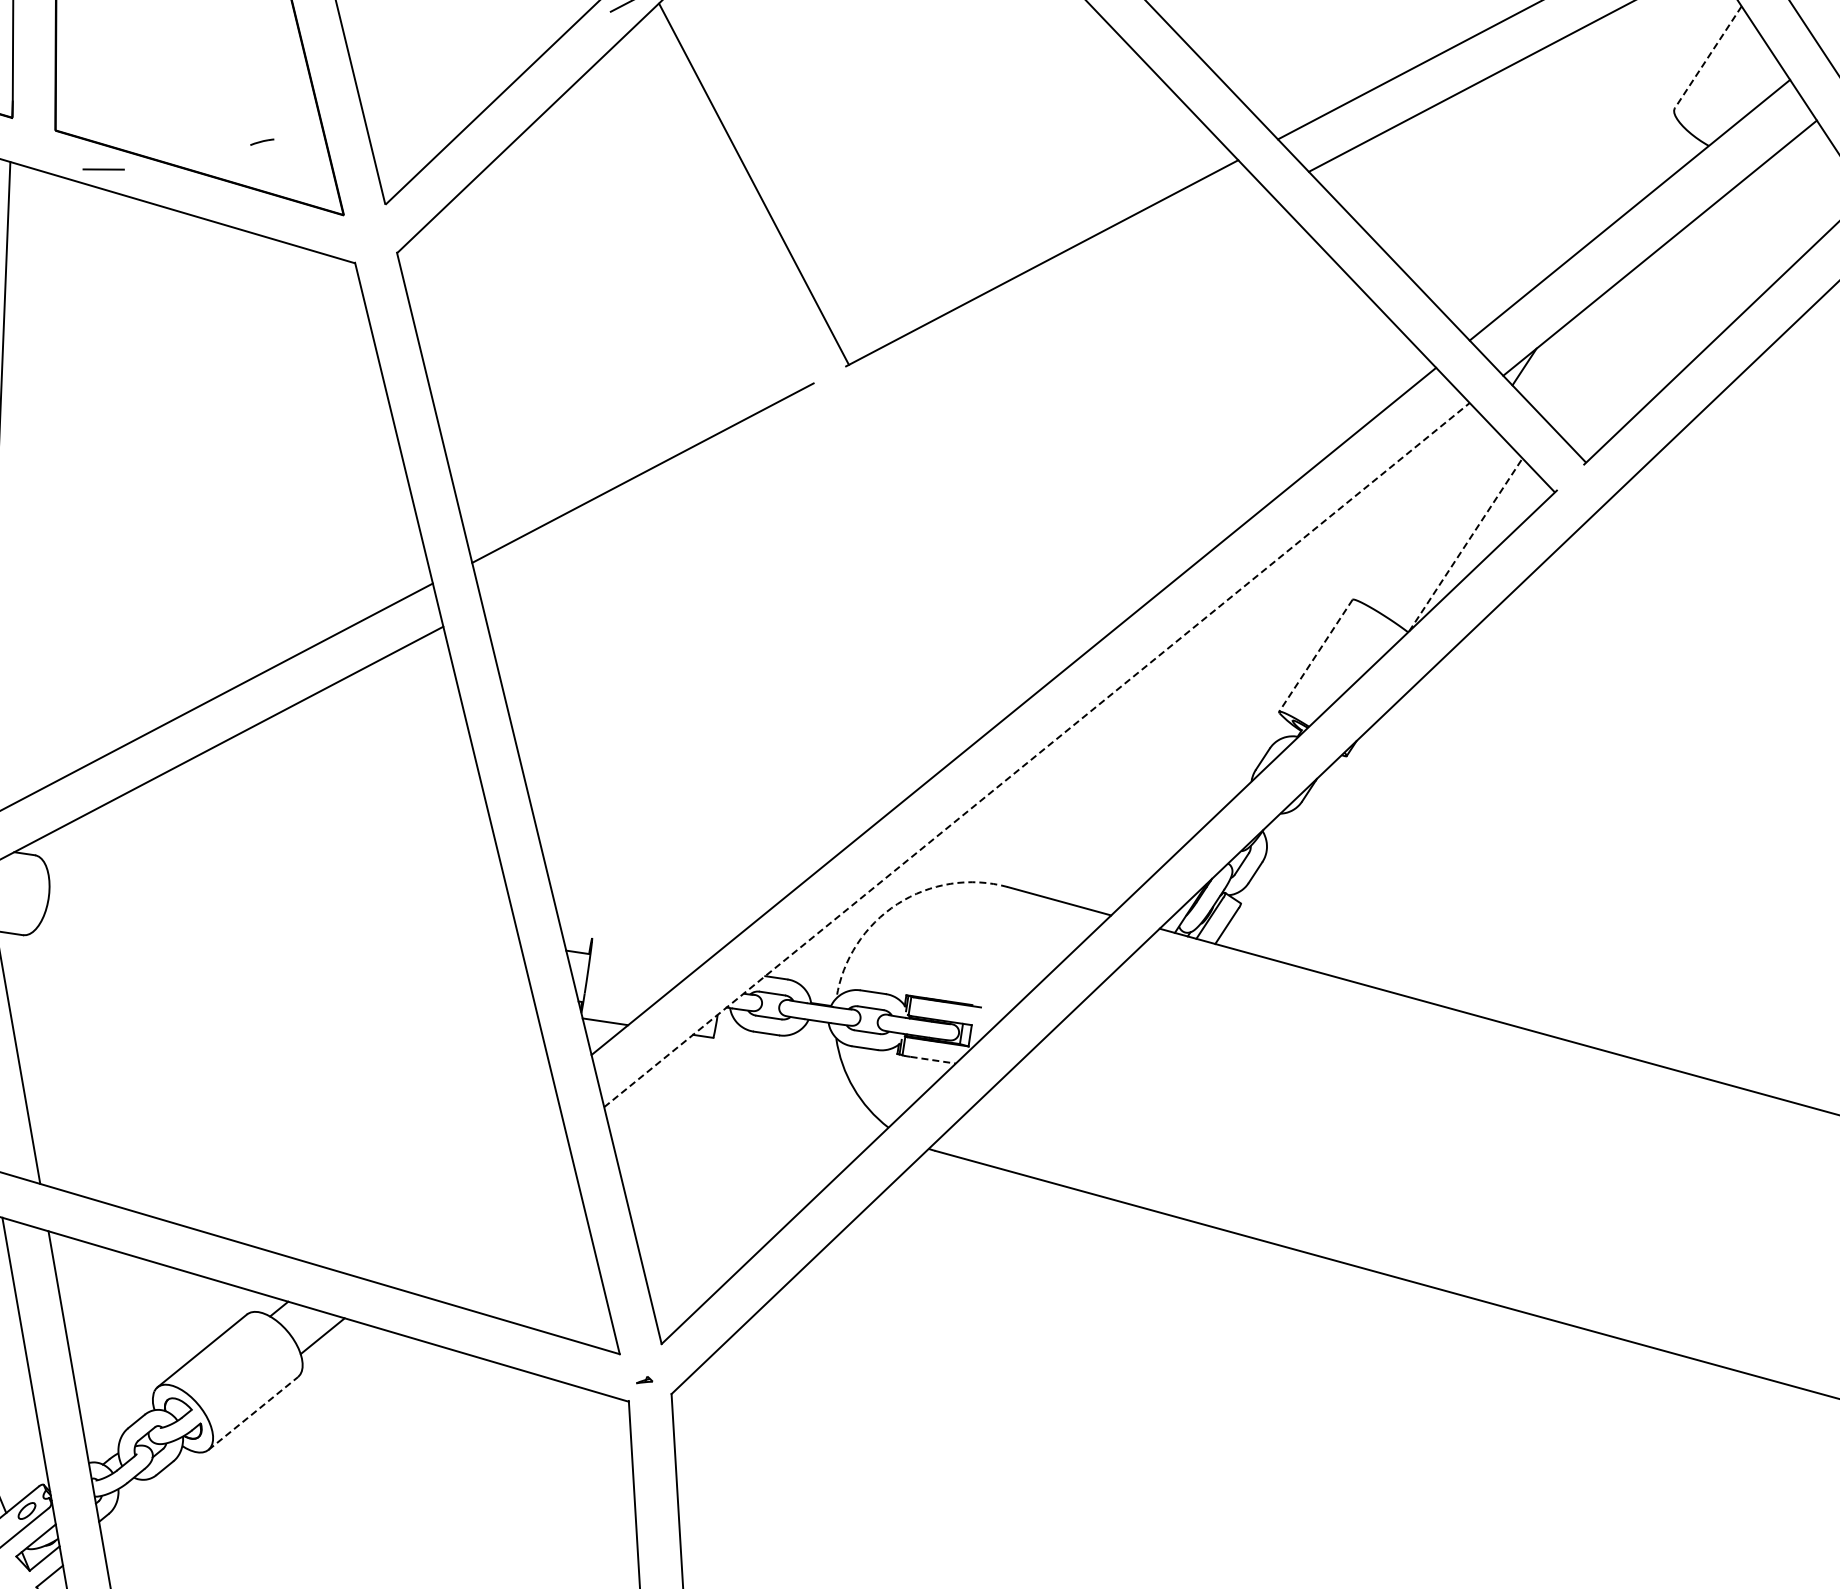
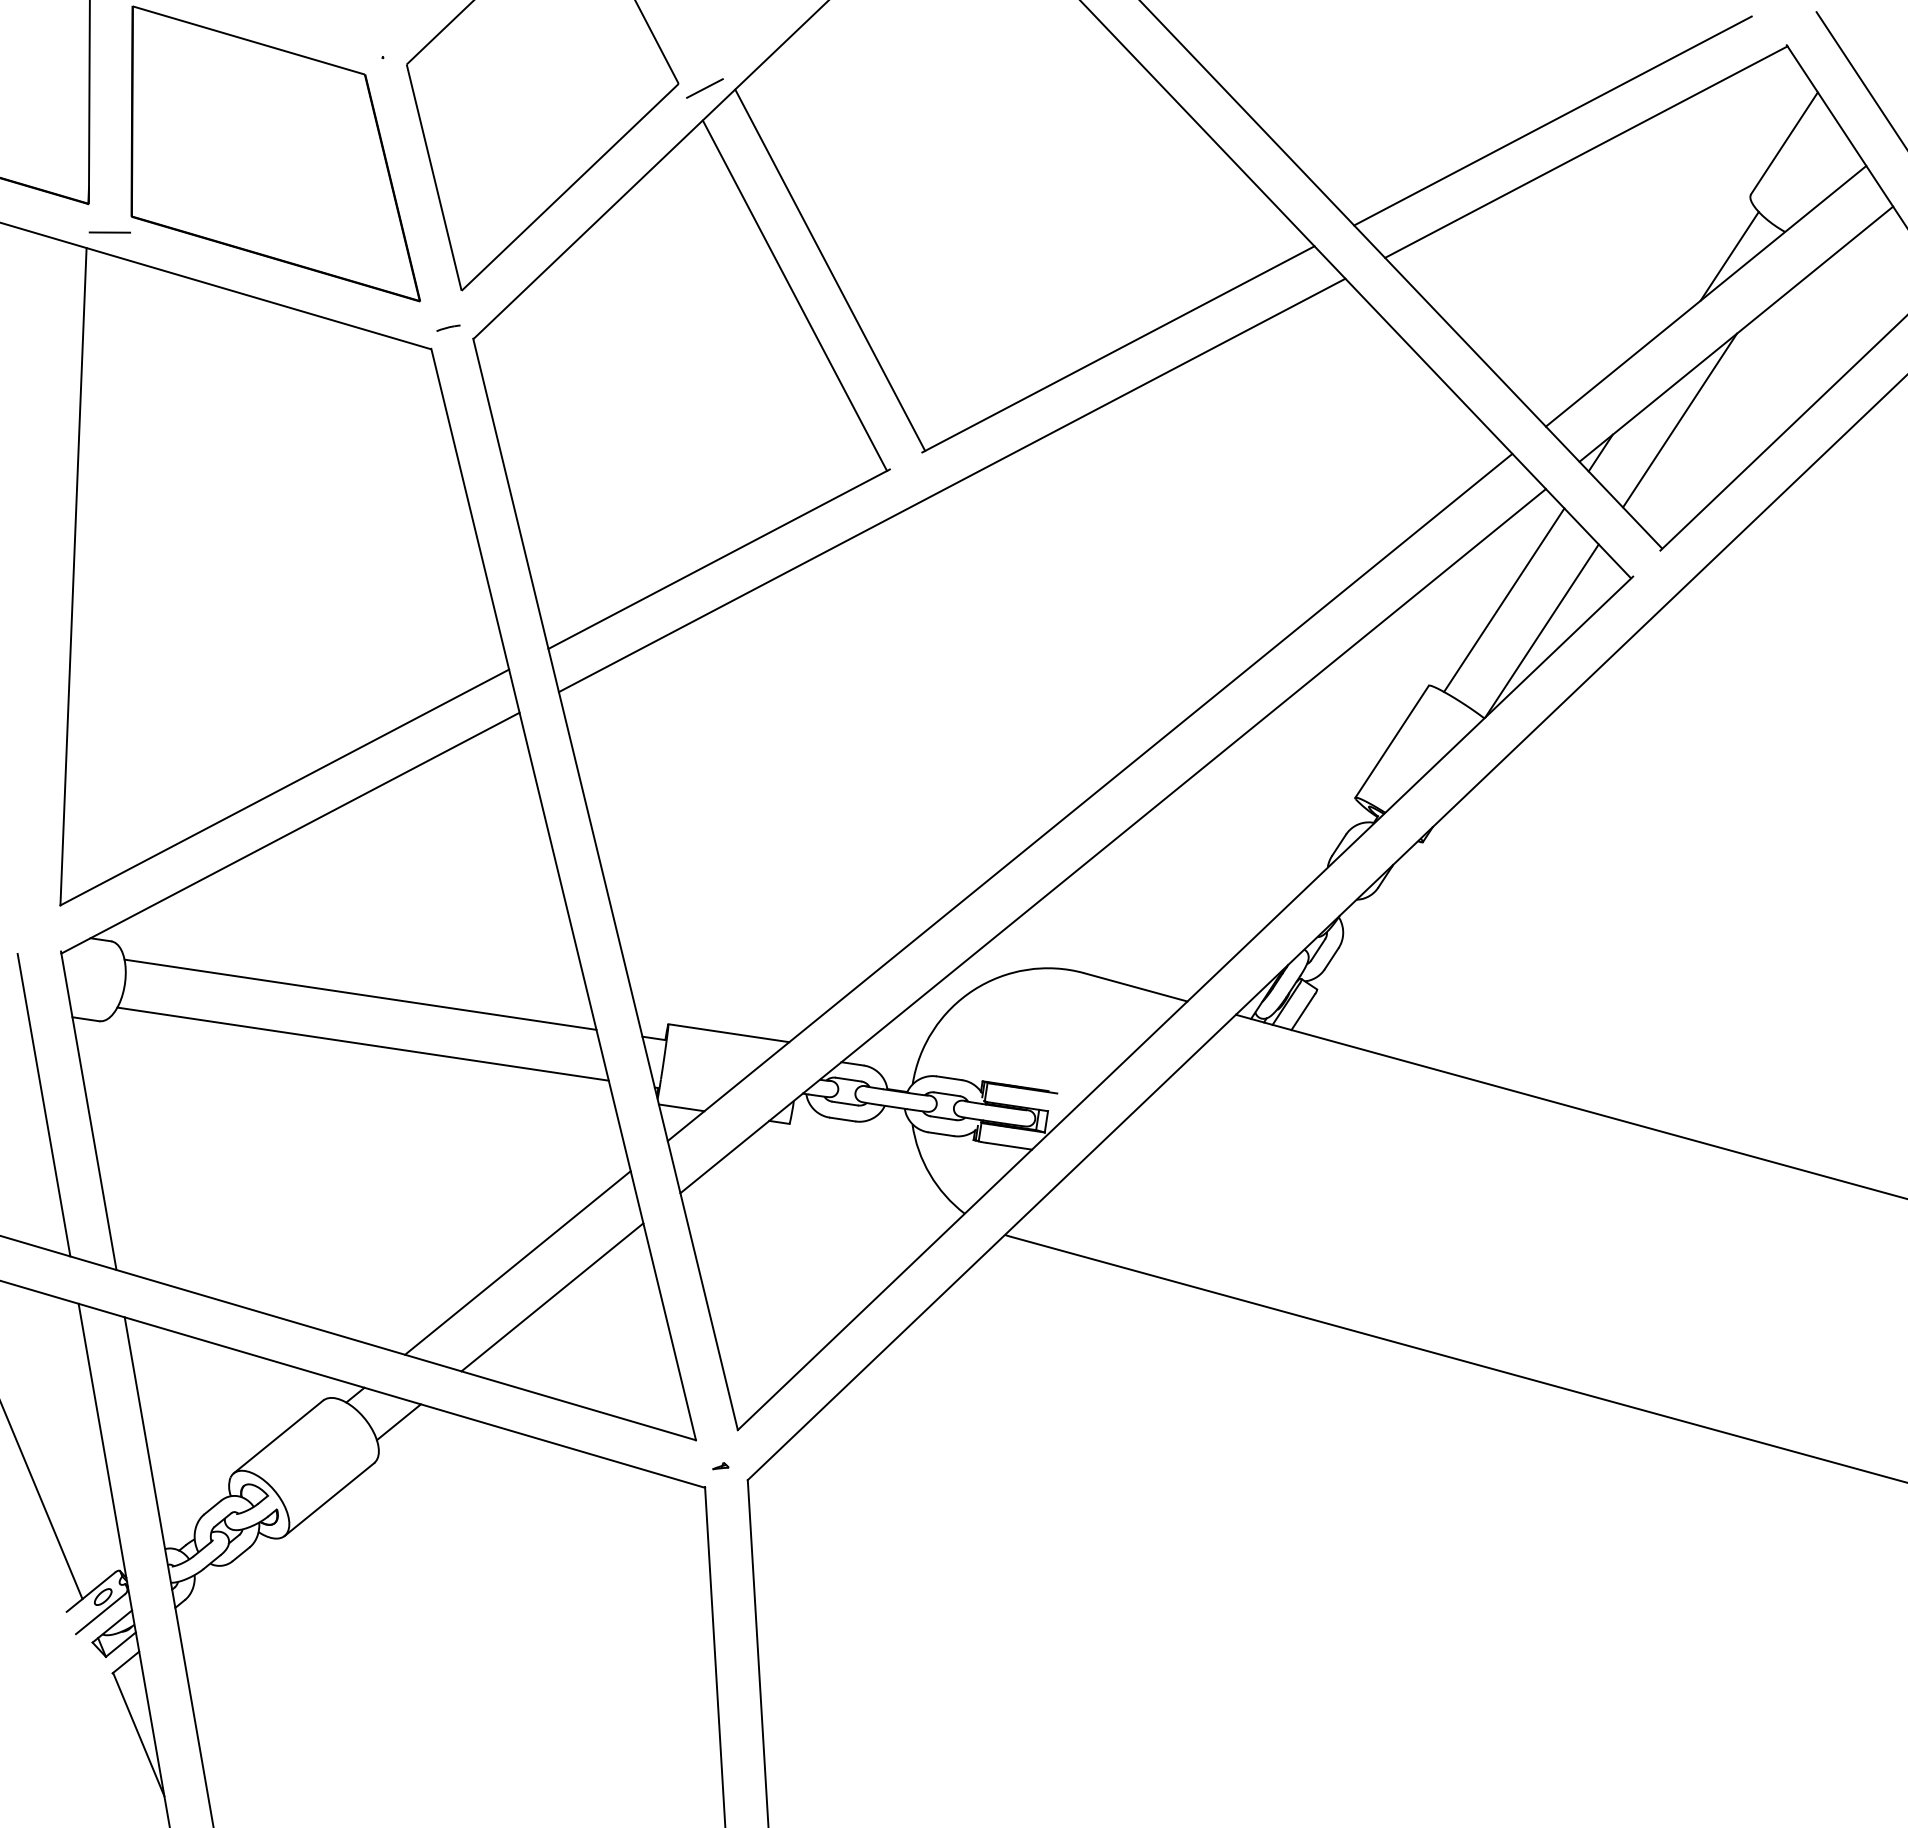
line: (1708, 57) -> (1784, 143), dashed -> solid
line: (262, 141) -> (448, 327), moved
line: (103, 169) -> (109, 232), moved
line: (1653, 169) -> (1729, 255), added
line: (718, 209) -> (794, 295), added
line: (1603, 334) -> (1679, 420), added
line: (875, 399) -> (951, 485), added
line: (1428, 513) -> (1504, 599), added
line: (1466, 544) -> (1542, 630), dashed -> solid
line: (1316, 655) -> (1392, 741), dashed -> solid
line: (1037, 755) -> (1113, 841), dashed -> solid
arc: (897, 904) -> (973, 990), dashed -> solid
line: (284, 908) -> (360, 994), added
line: (652, 947) -> (728, 1033), added
line: (286, 957) -> (362, 1043), added
line: (933, 1060) -> (1009, 1146), dashed -> solid
line: (441, 1176) -> (517, 1262), added
line: (476, 1211) -> (552, 1297), added
line: (253, 1413) -> (329, 1499), dashed -> solid

